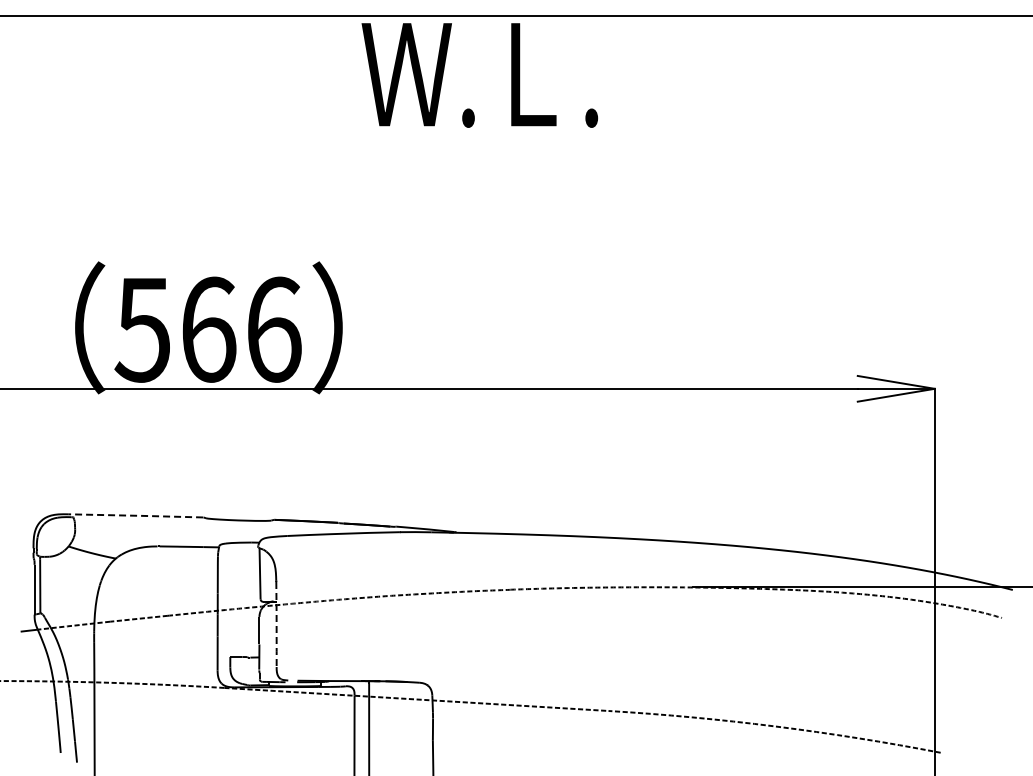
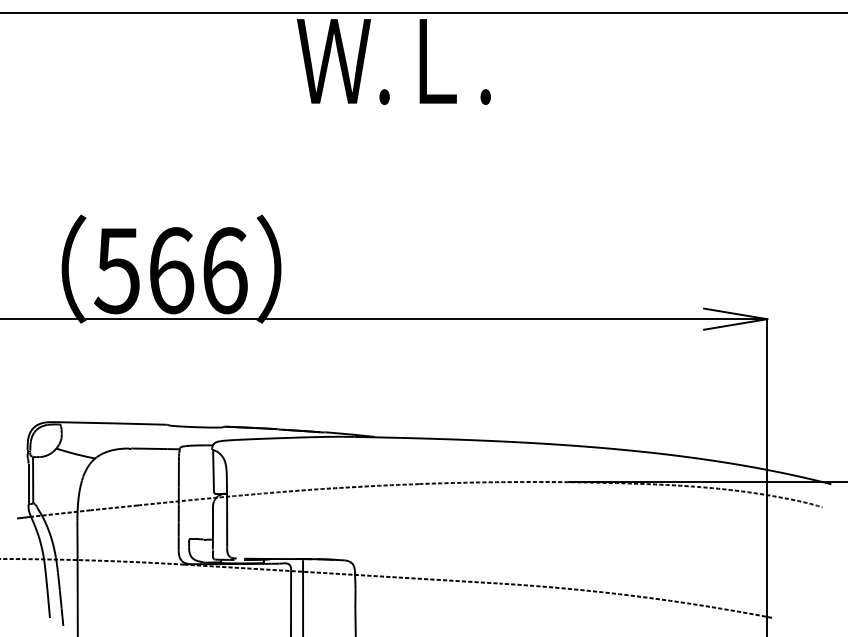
line: (135, 515) -> (111, 423), dashed -> solid
line: (276, 625) -> (227, 513), dashed -> solid

